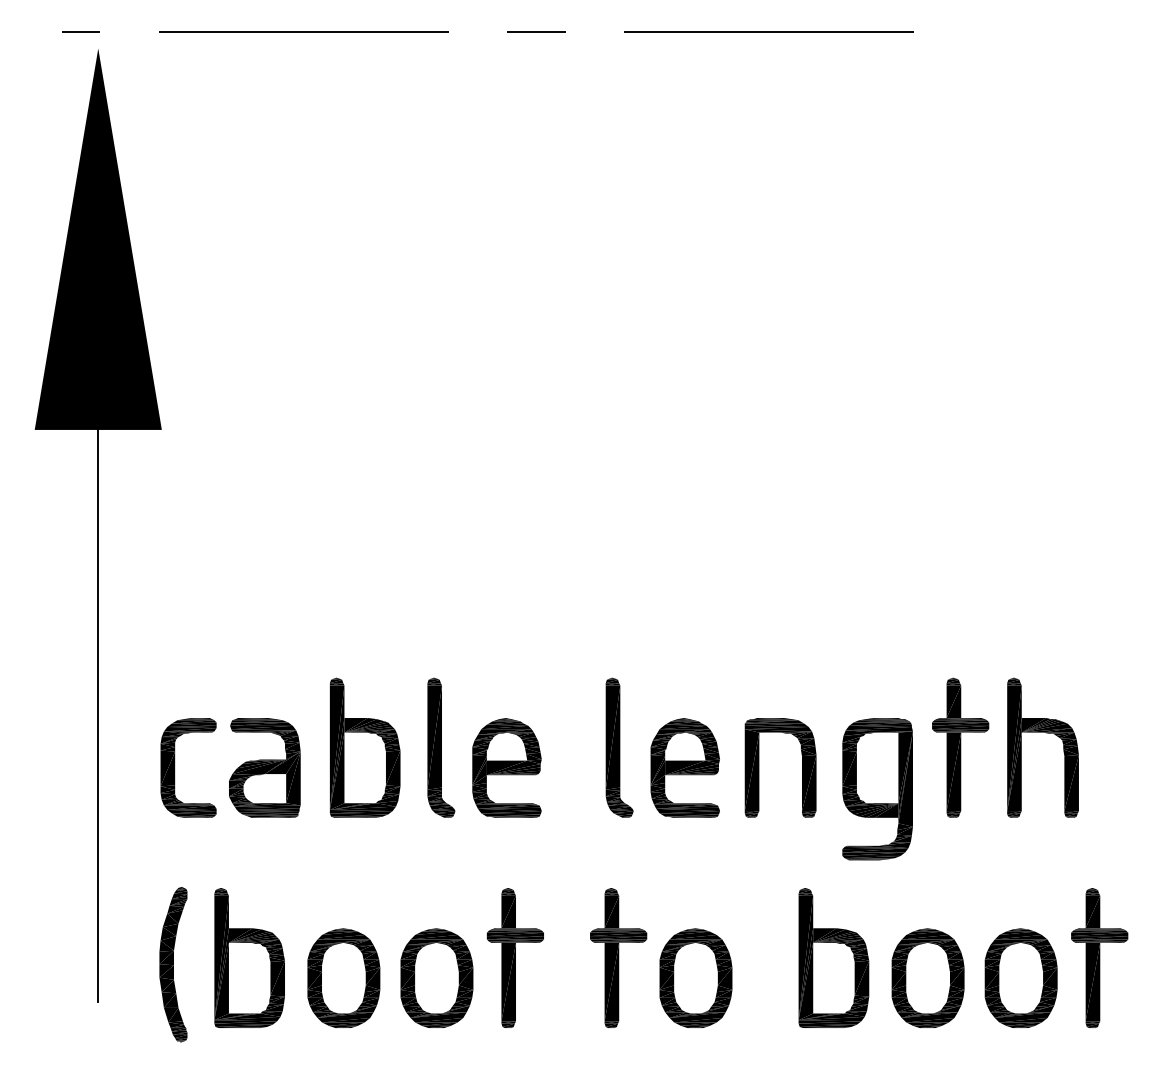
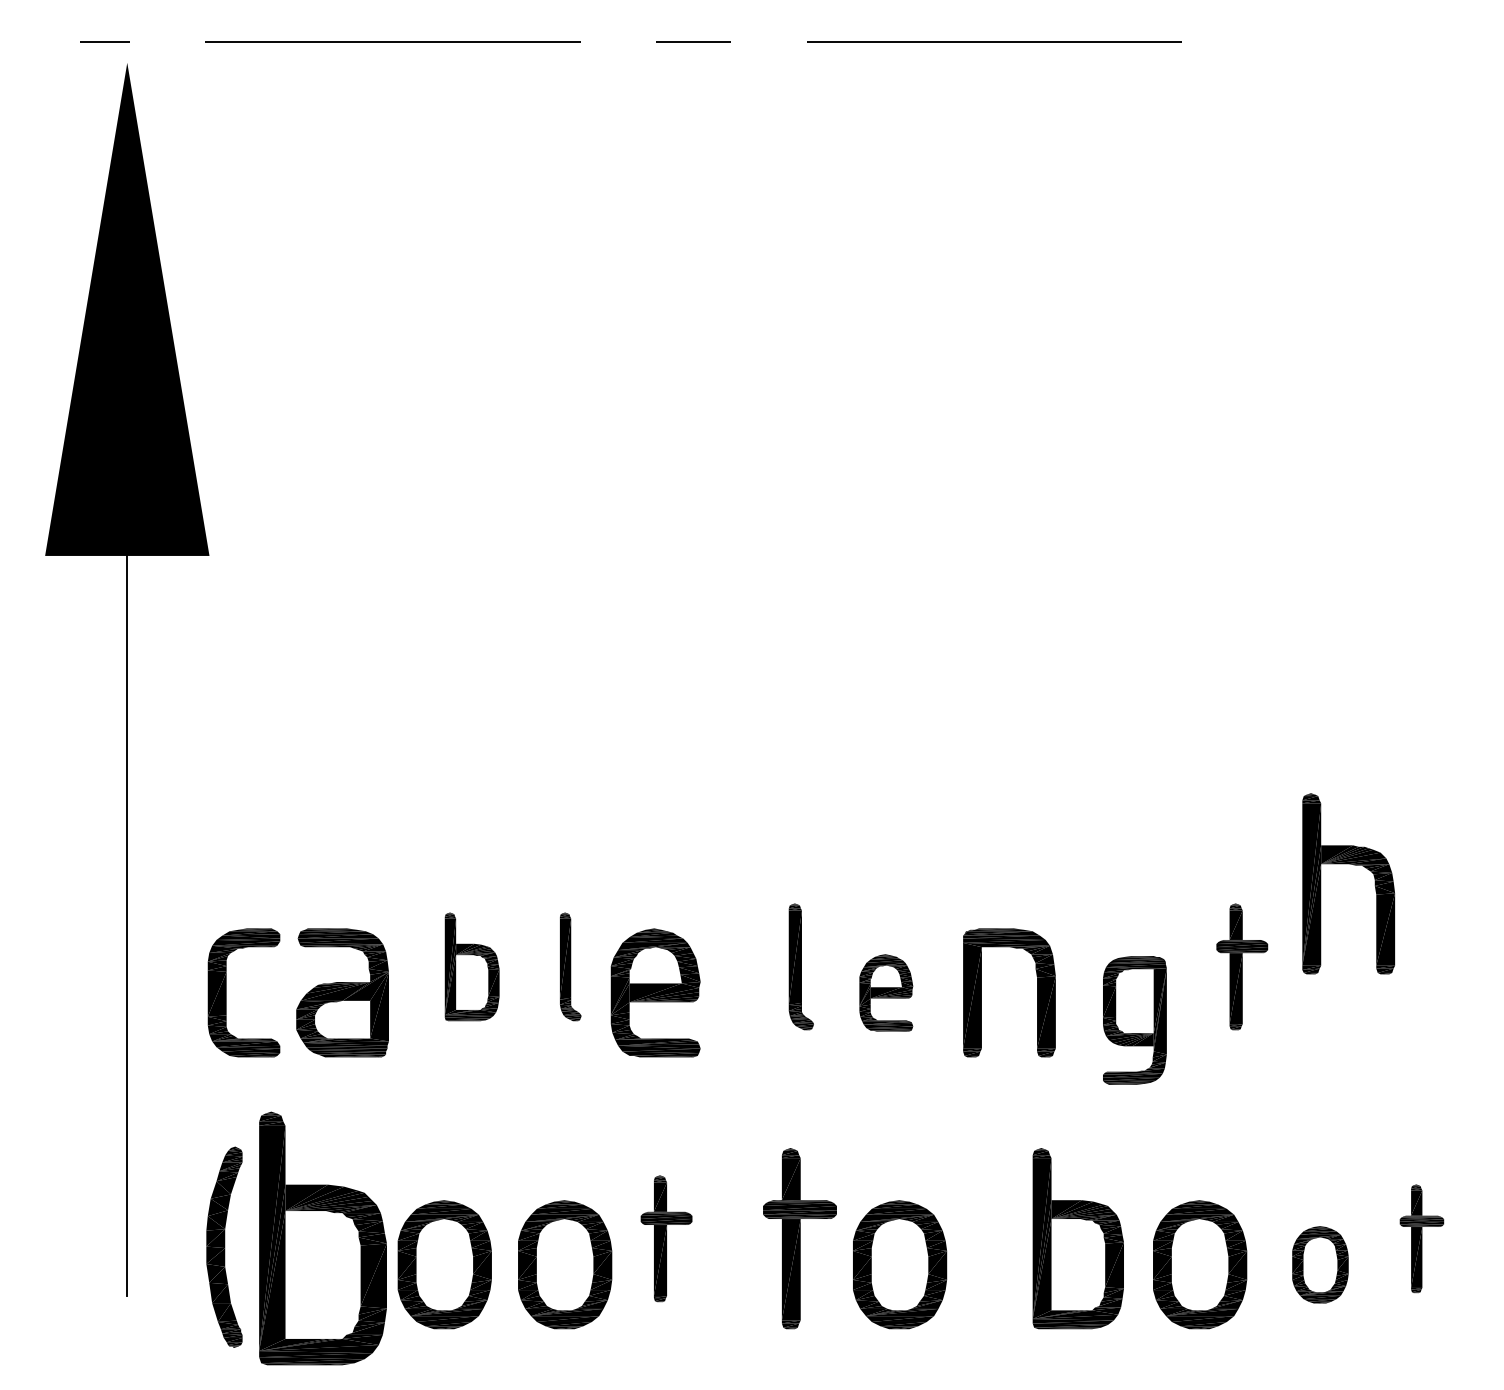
part: (1046, 733) -> (1353, 865), moved
part: (364, 747) -> (471, 966), size x0.6
part: (441, 747) -> (570, 966), size x0.6
part: (619, 747) -> (801, 966), size x0.7
part: (960, 747) -> (1242, 966), size x0.7
part: (685, 767) -> (886, 992), size x0.6
part: (877, 789) -> (1134, 1020), size x0.7
part: (249, 957) -> (322, 1238), size x1.4
part: (515, 957) -> (666, 1238), size x0.7
part: (1099, 957) -> (1421, 1238), size x0.6
part: (1021, 978) -> (1320, 1264), size x0.6

